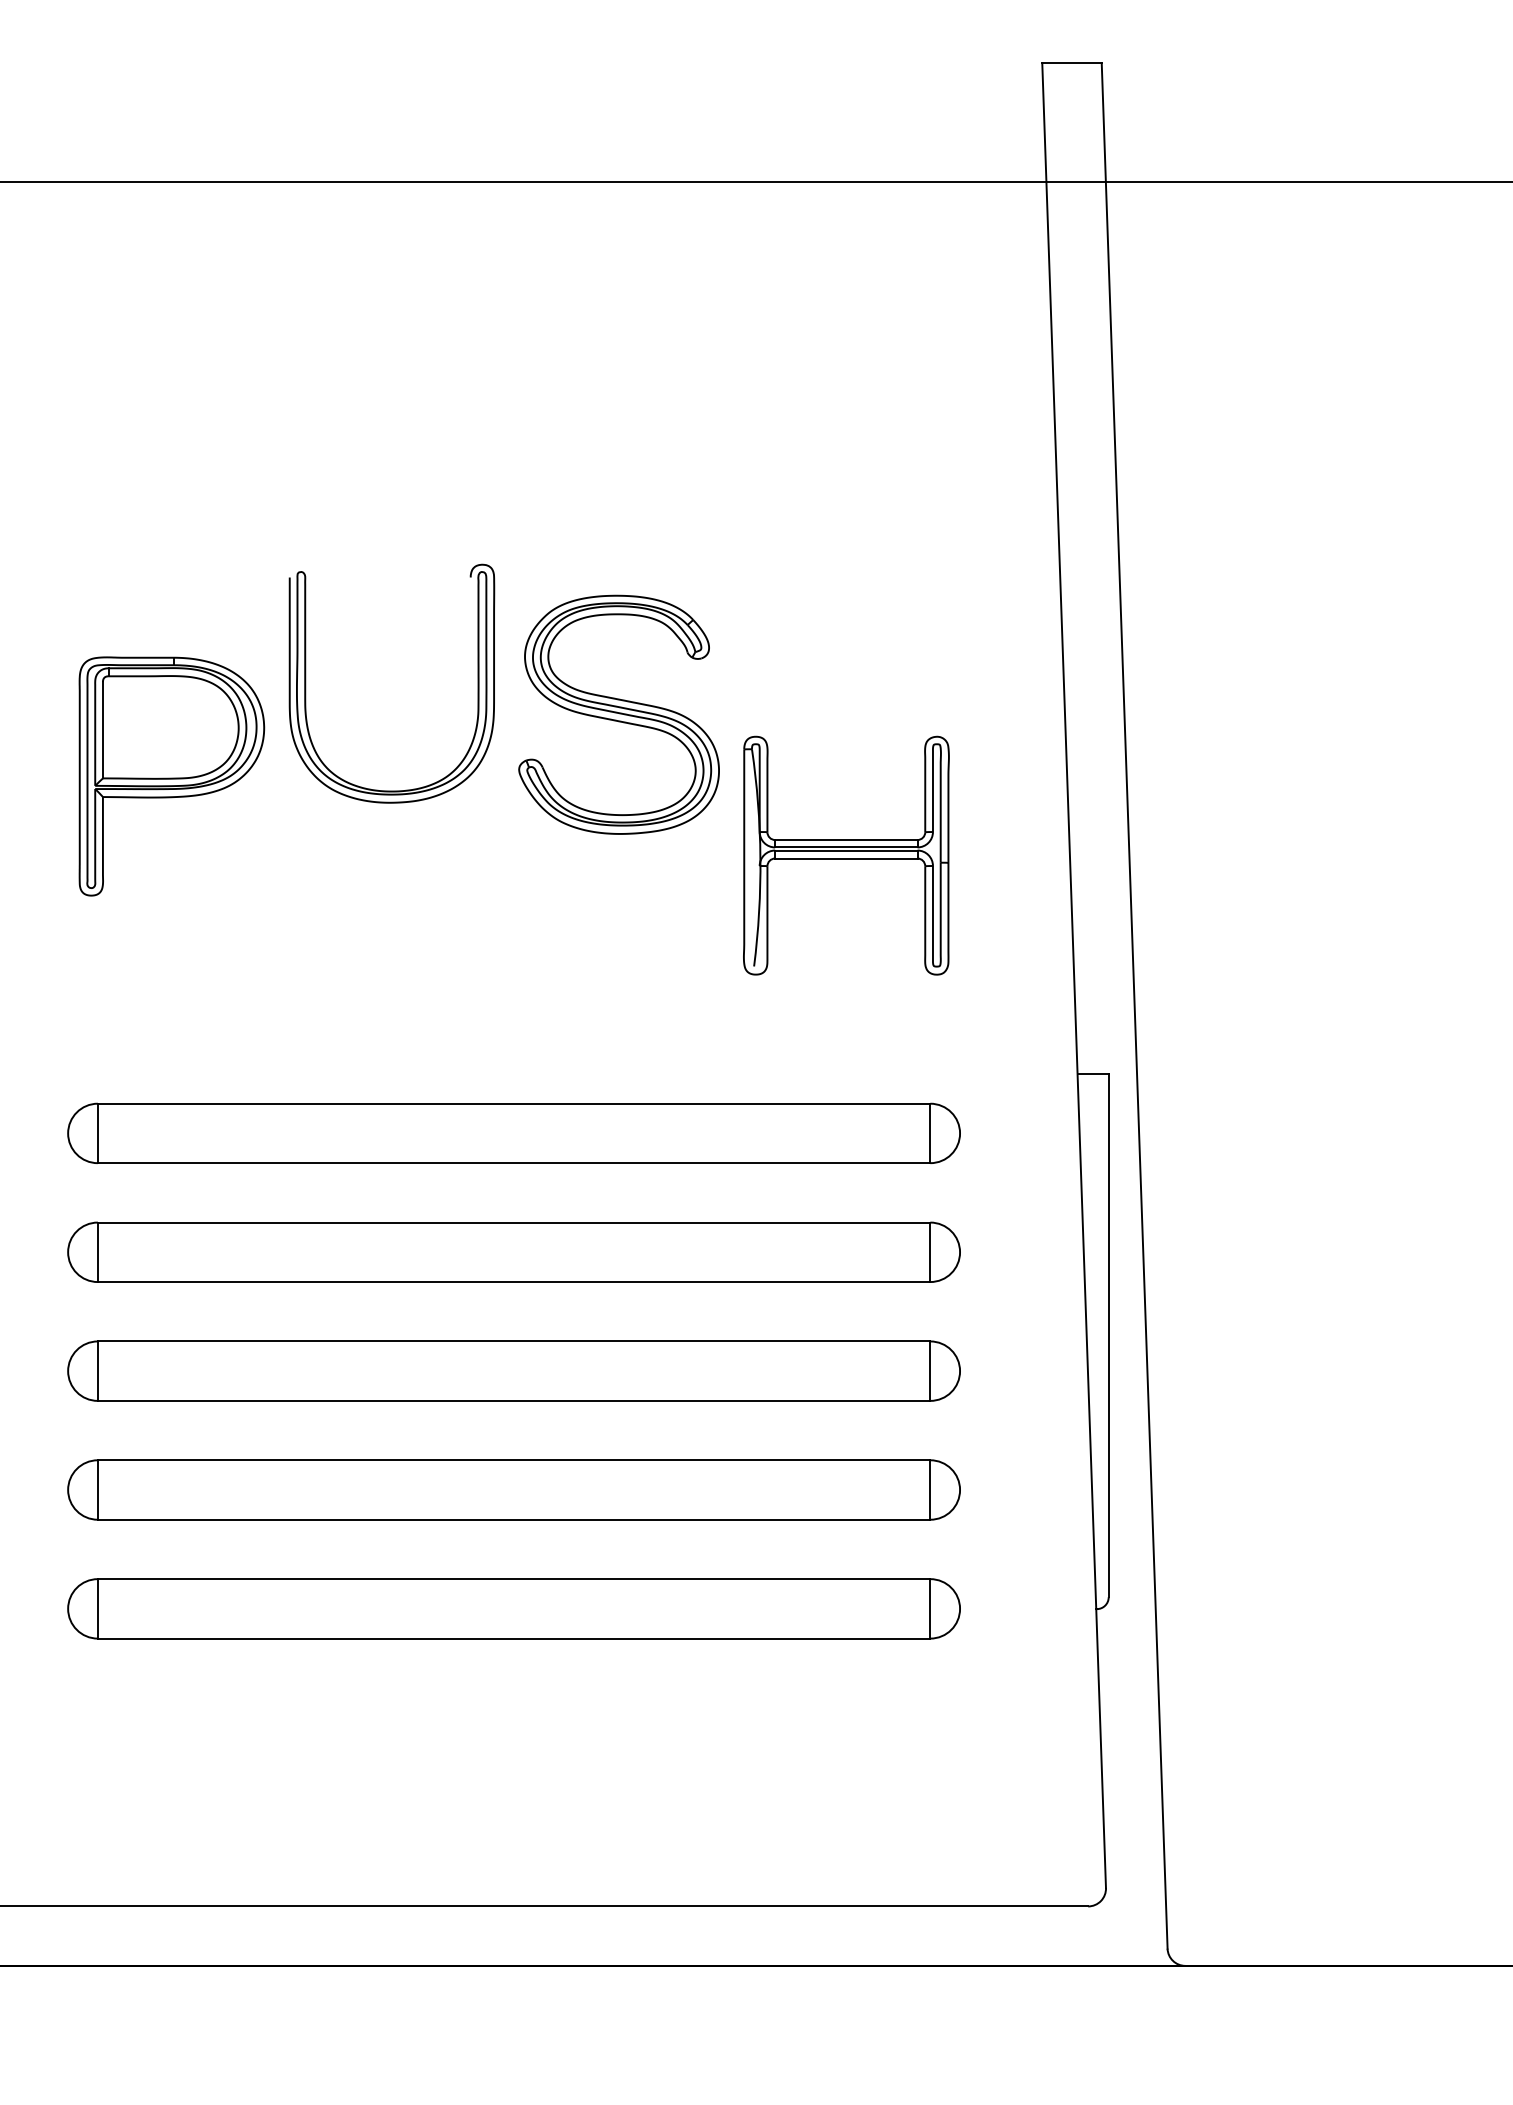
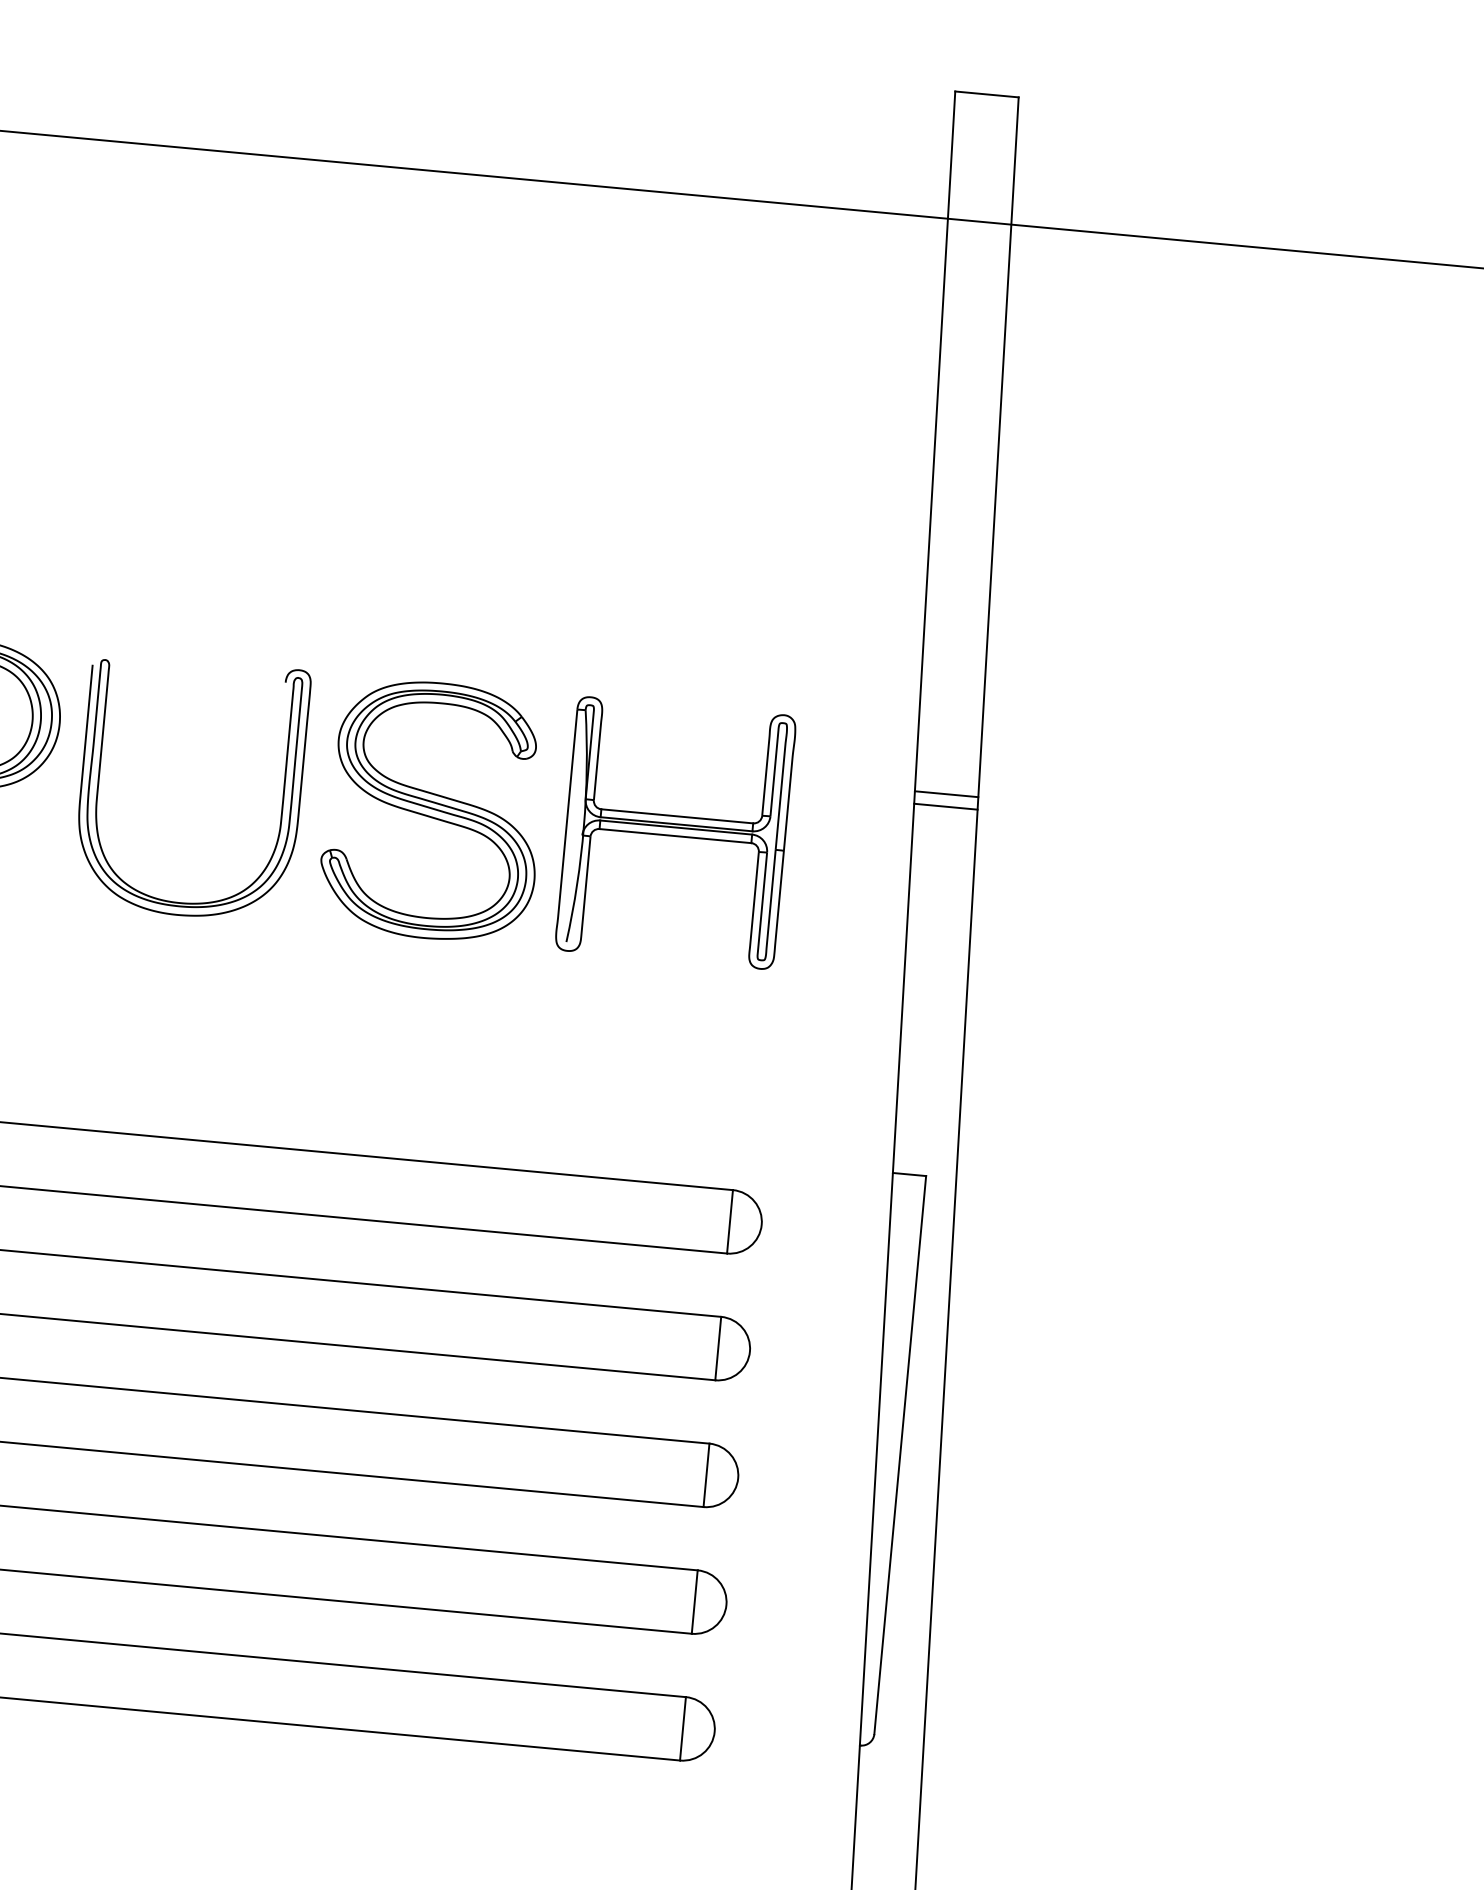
part: (306, 683) -> (100, 779), moved
part: (618, 714) -> (432, 810), moved
line: (1094, 717) -> (946, 794), added
line: (1094, 728) -> (945, 806), added
part: (846, 855) -> (675, 832), moved

